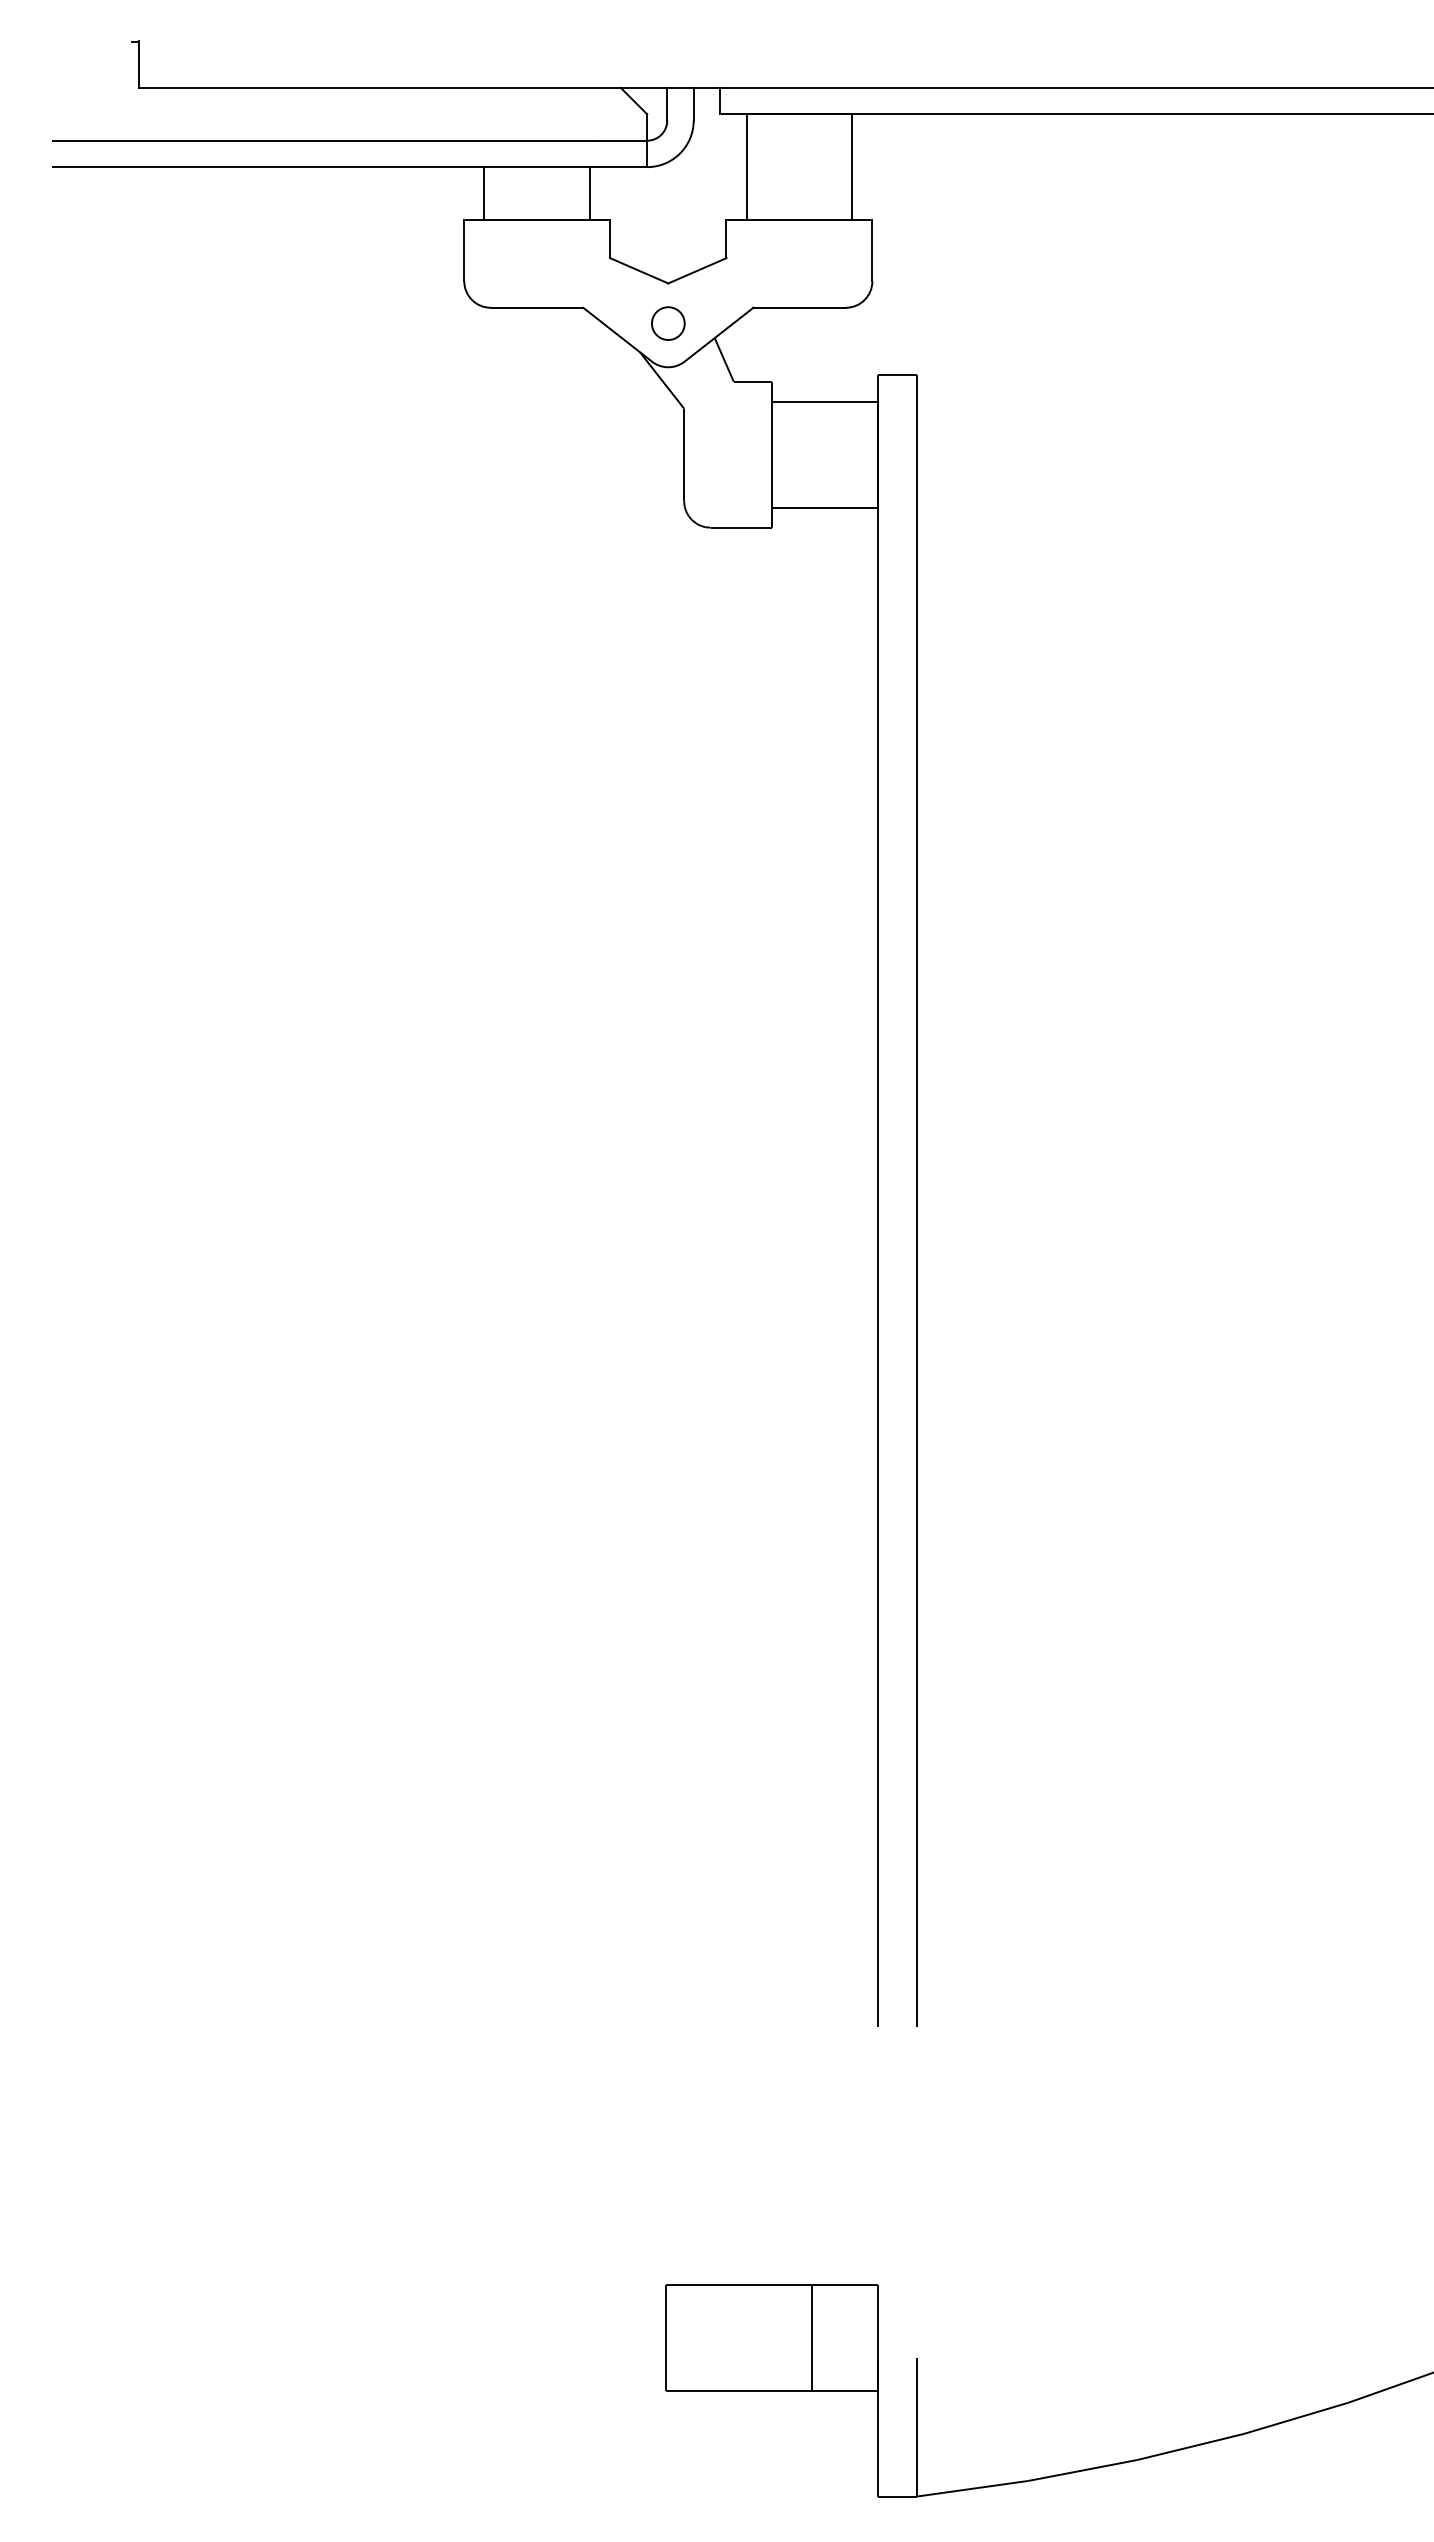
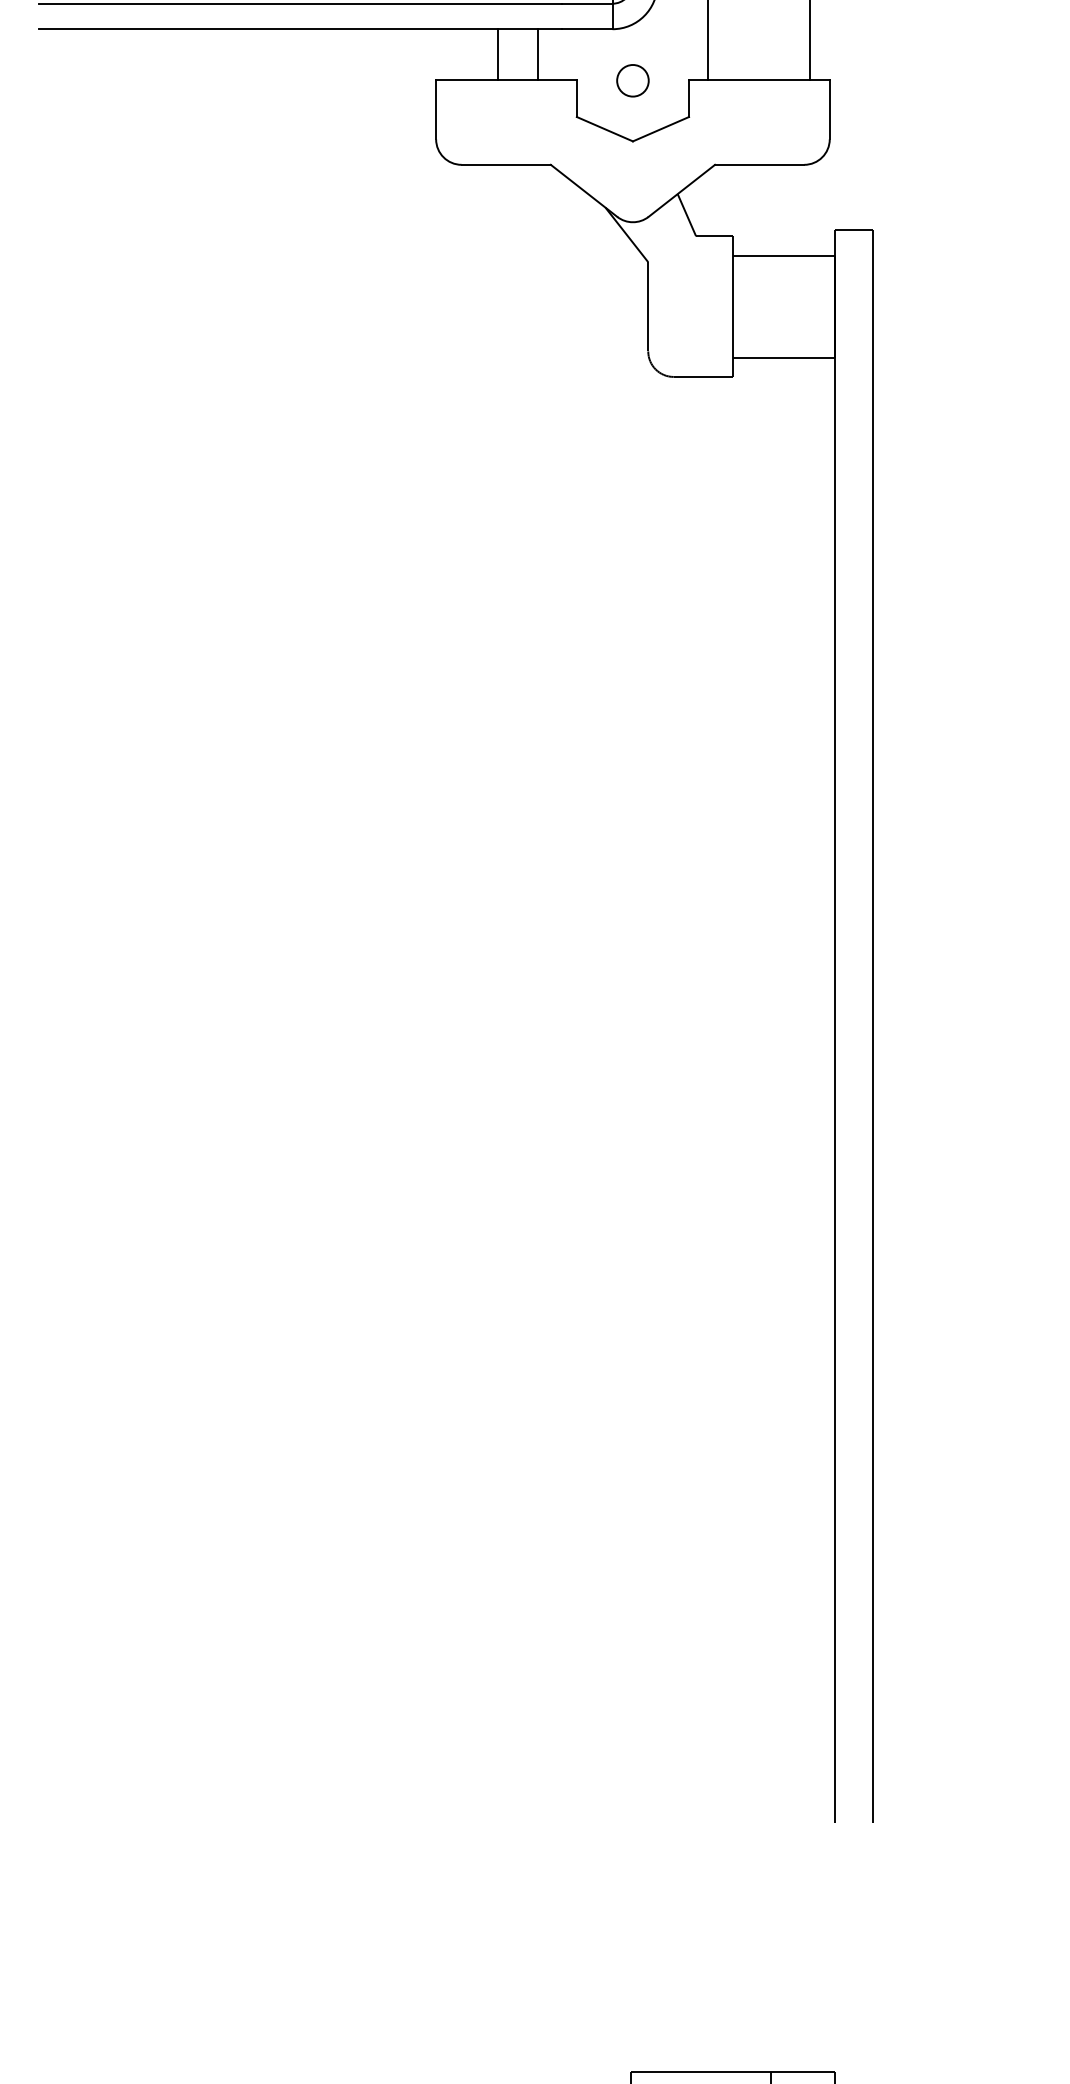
line: (484, 193) -> (537, 54), moved
line: (590, 193) -> (498, 54), moved
circle: (668, 323) -> (633, 80), moved

